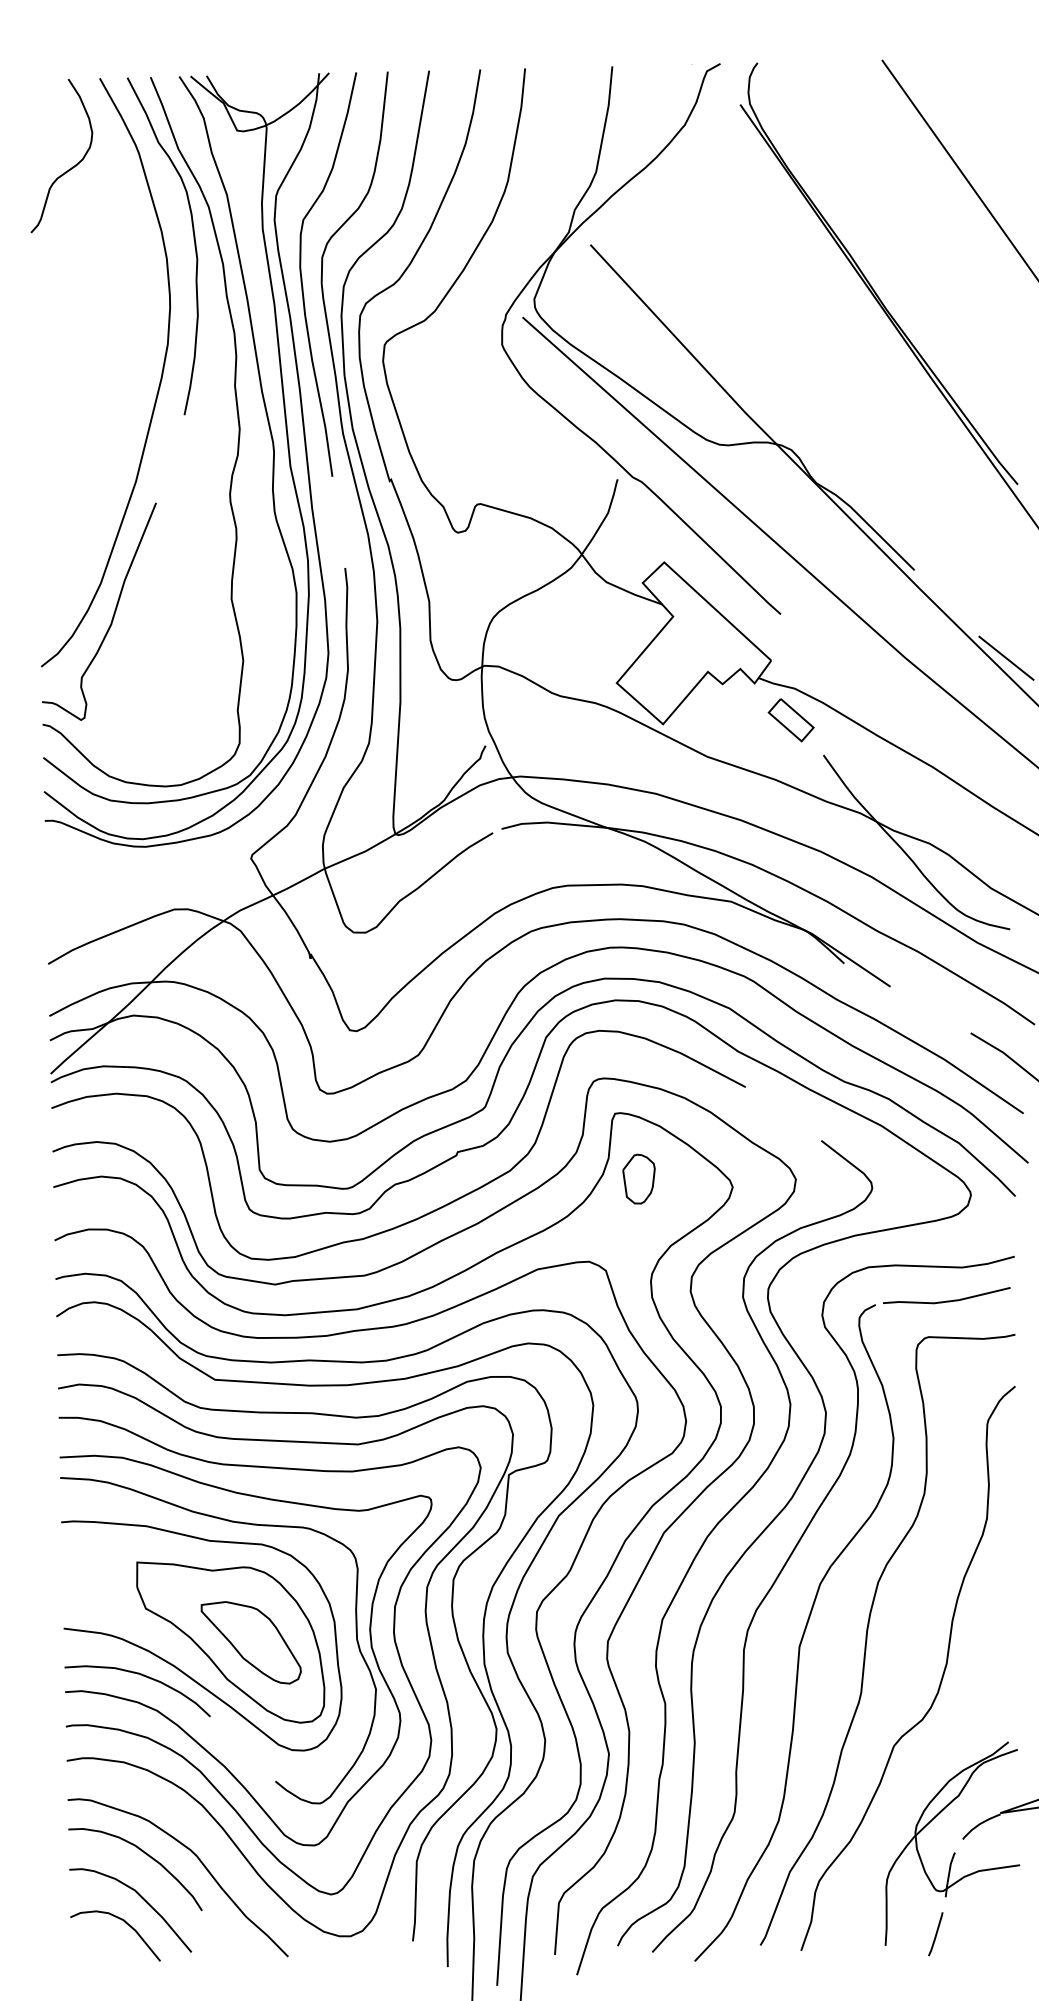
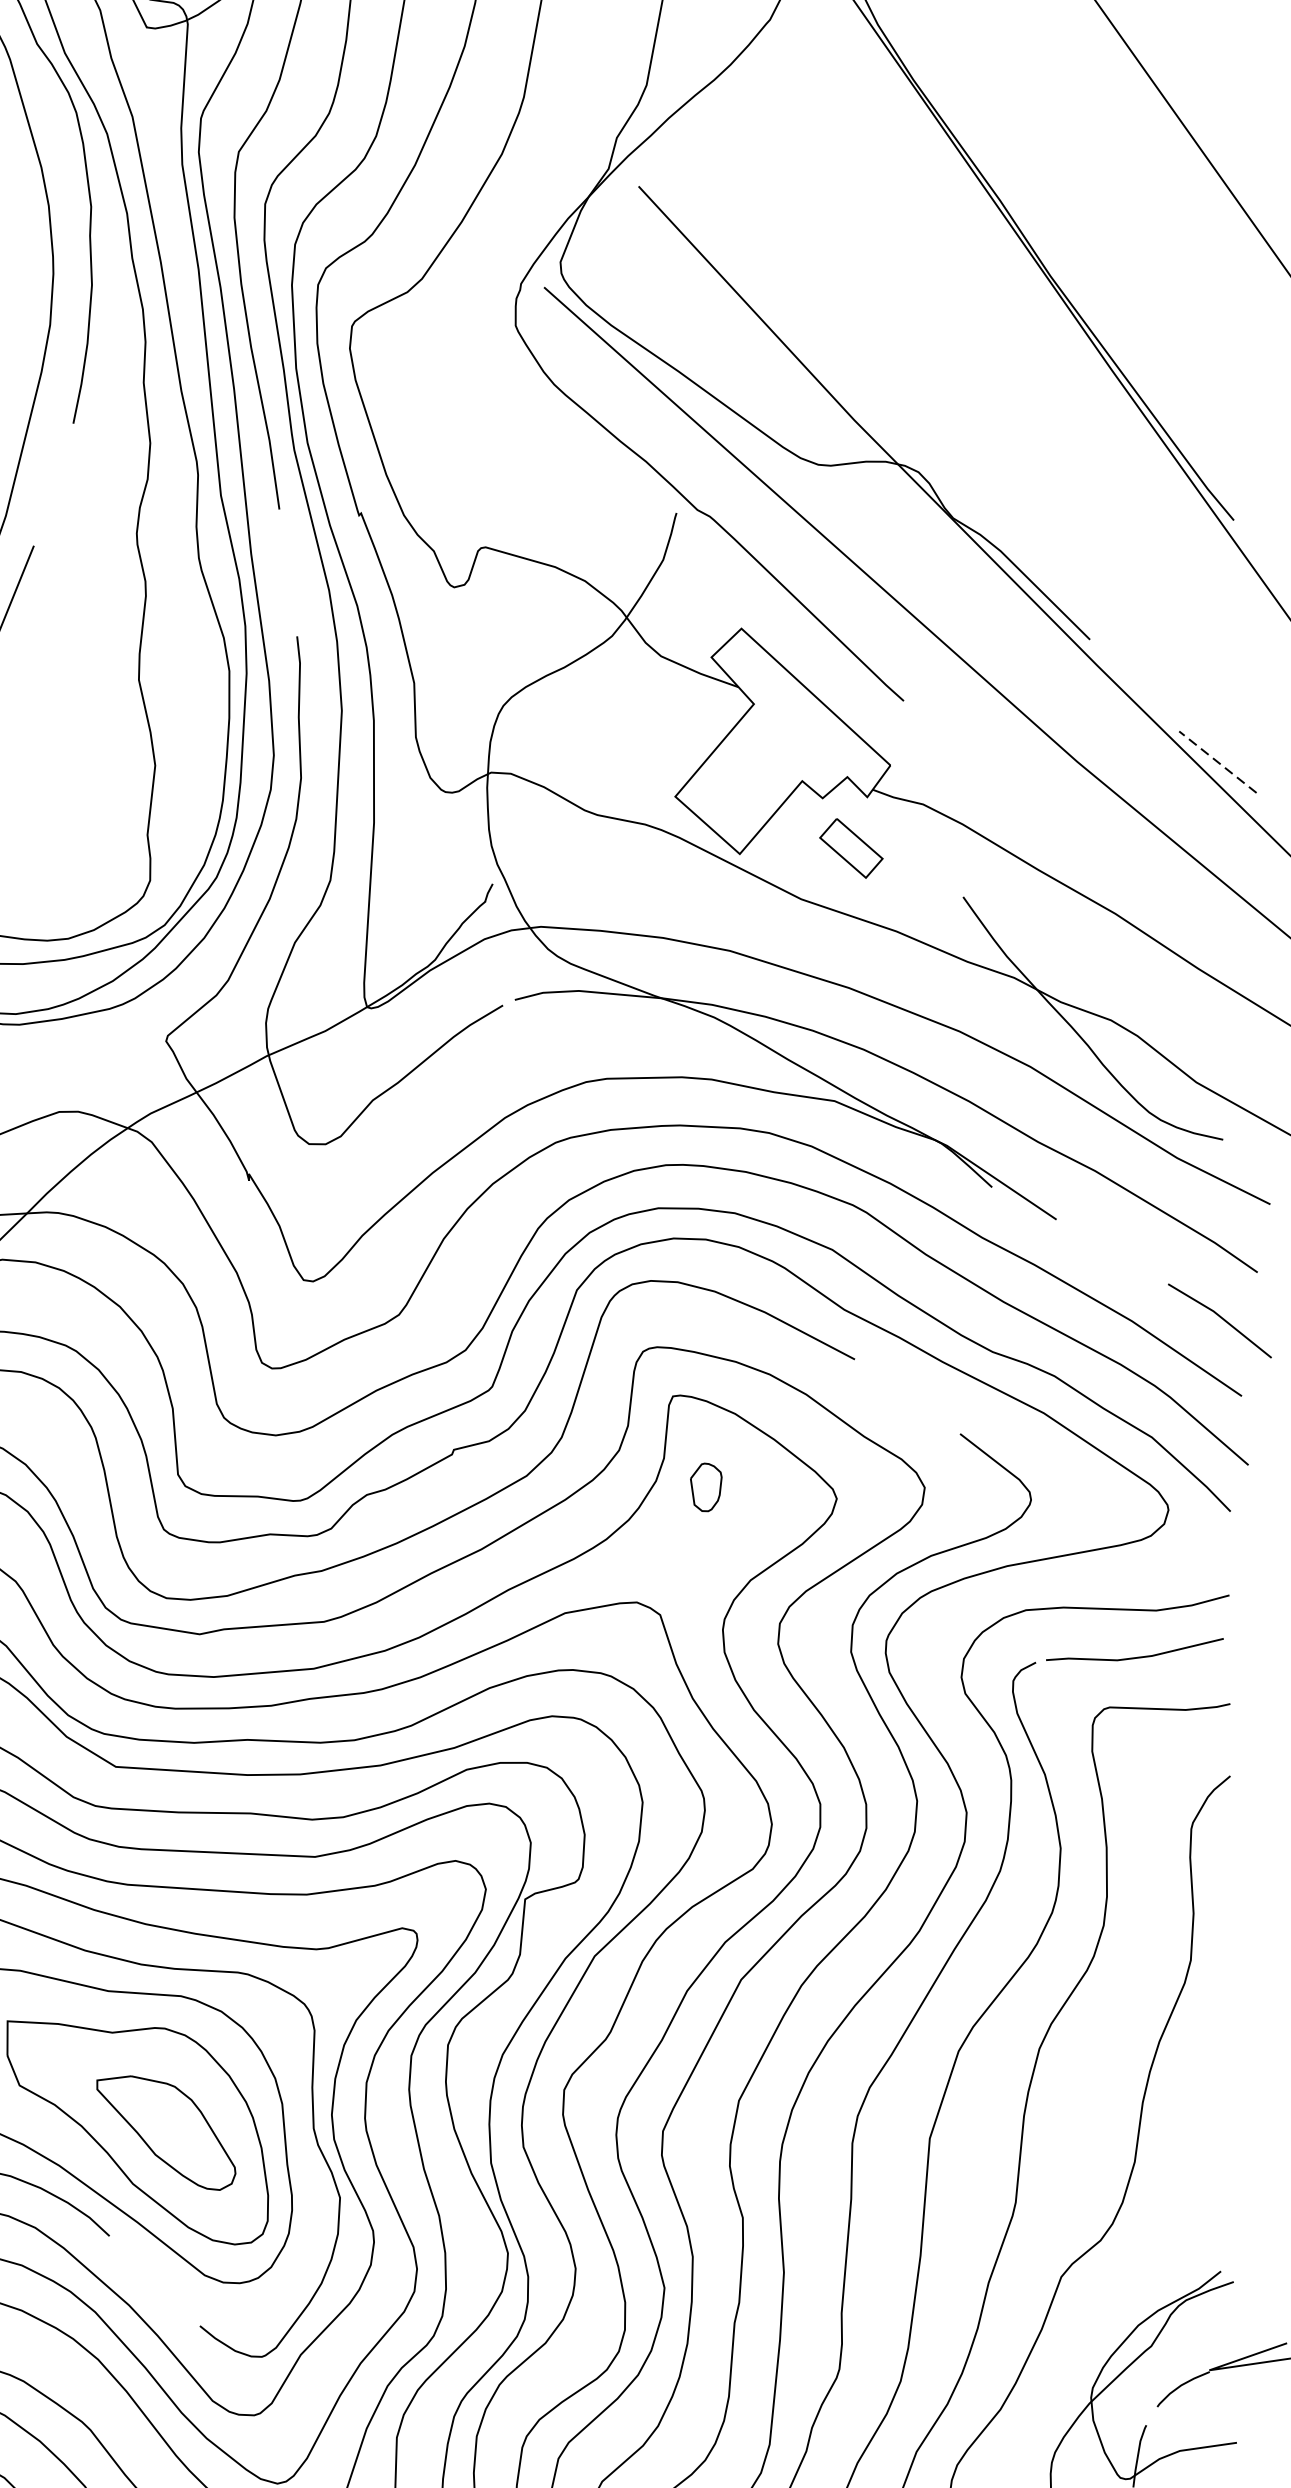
line: (1006, 657) -> (1218, 761), solid -> dashed
part: (790, 720) -> (850, 848), moved
part: (638, 1178) -> (705, 1486), size x0.7

